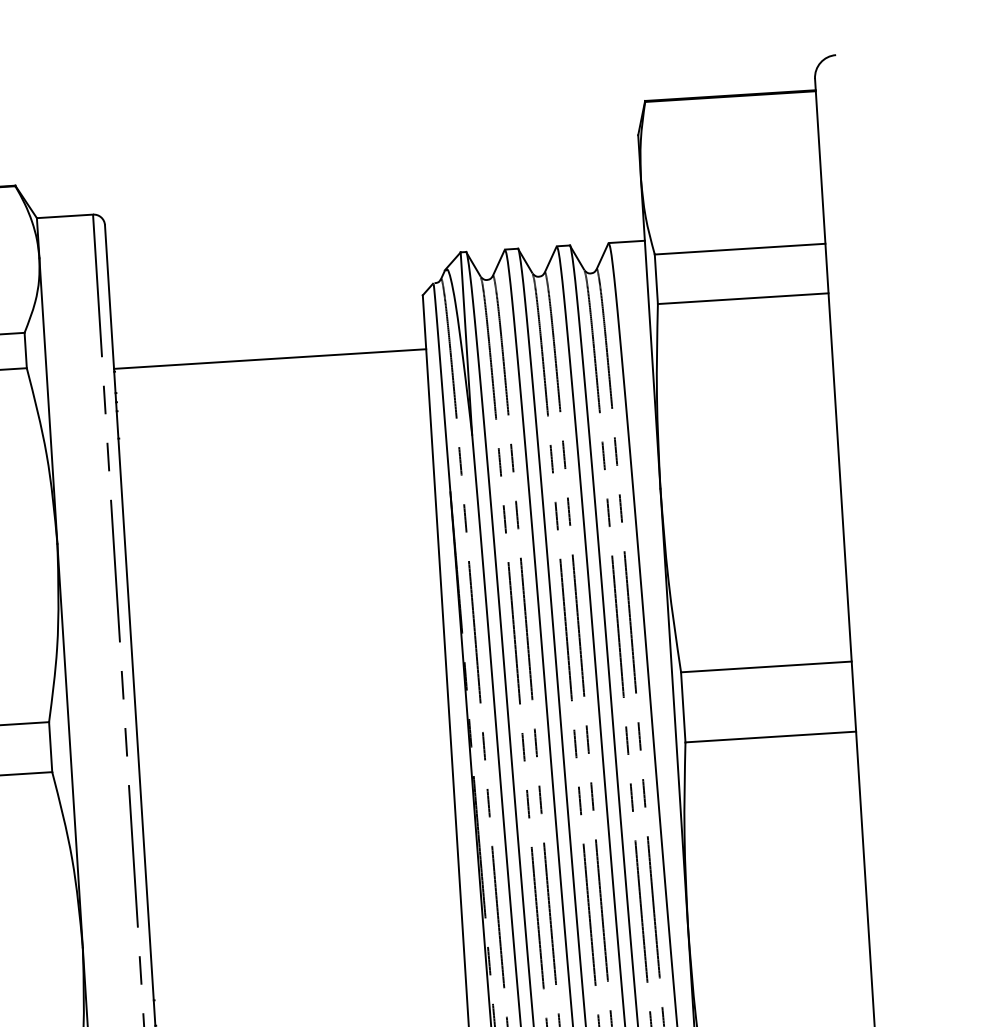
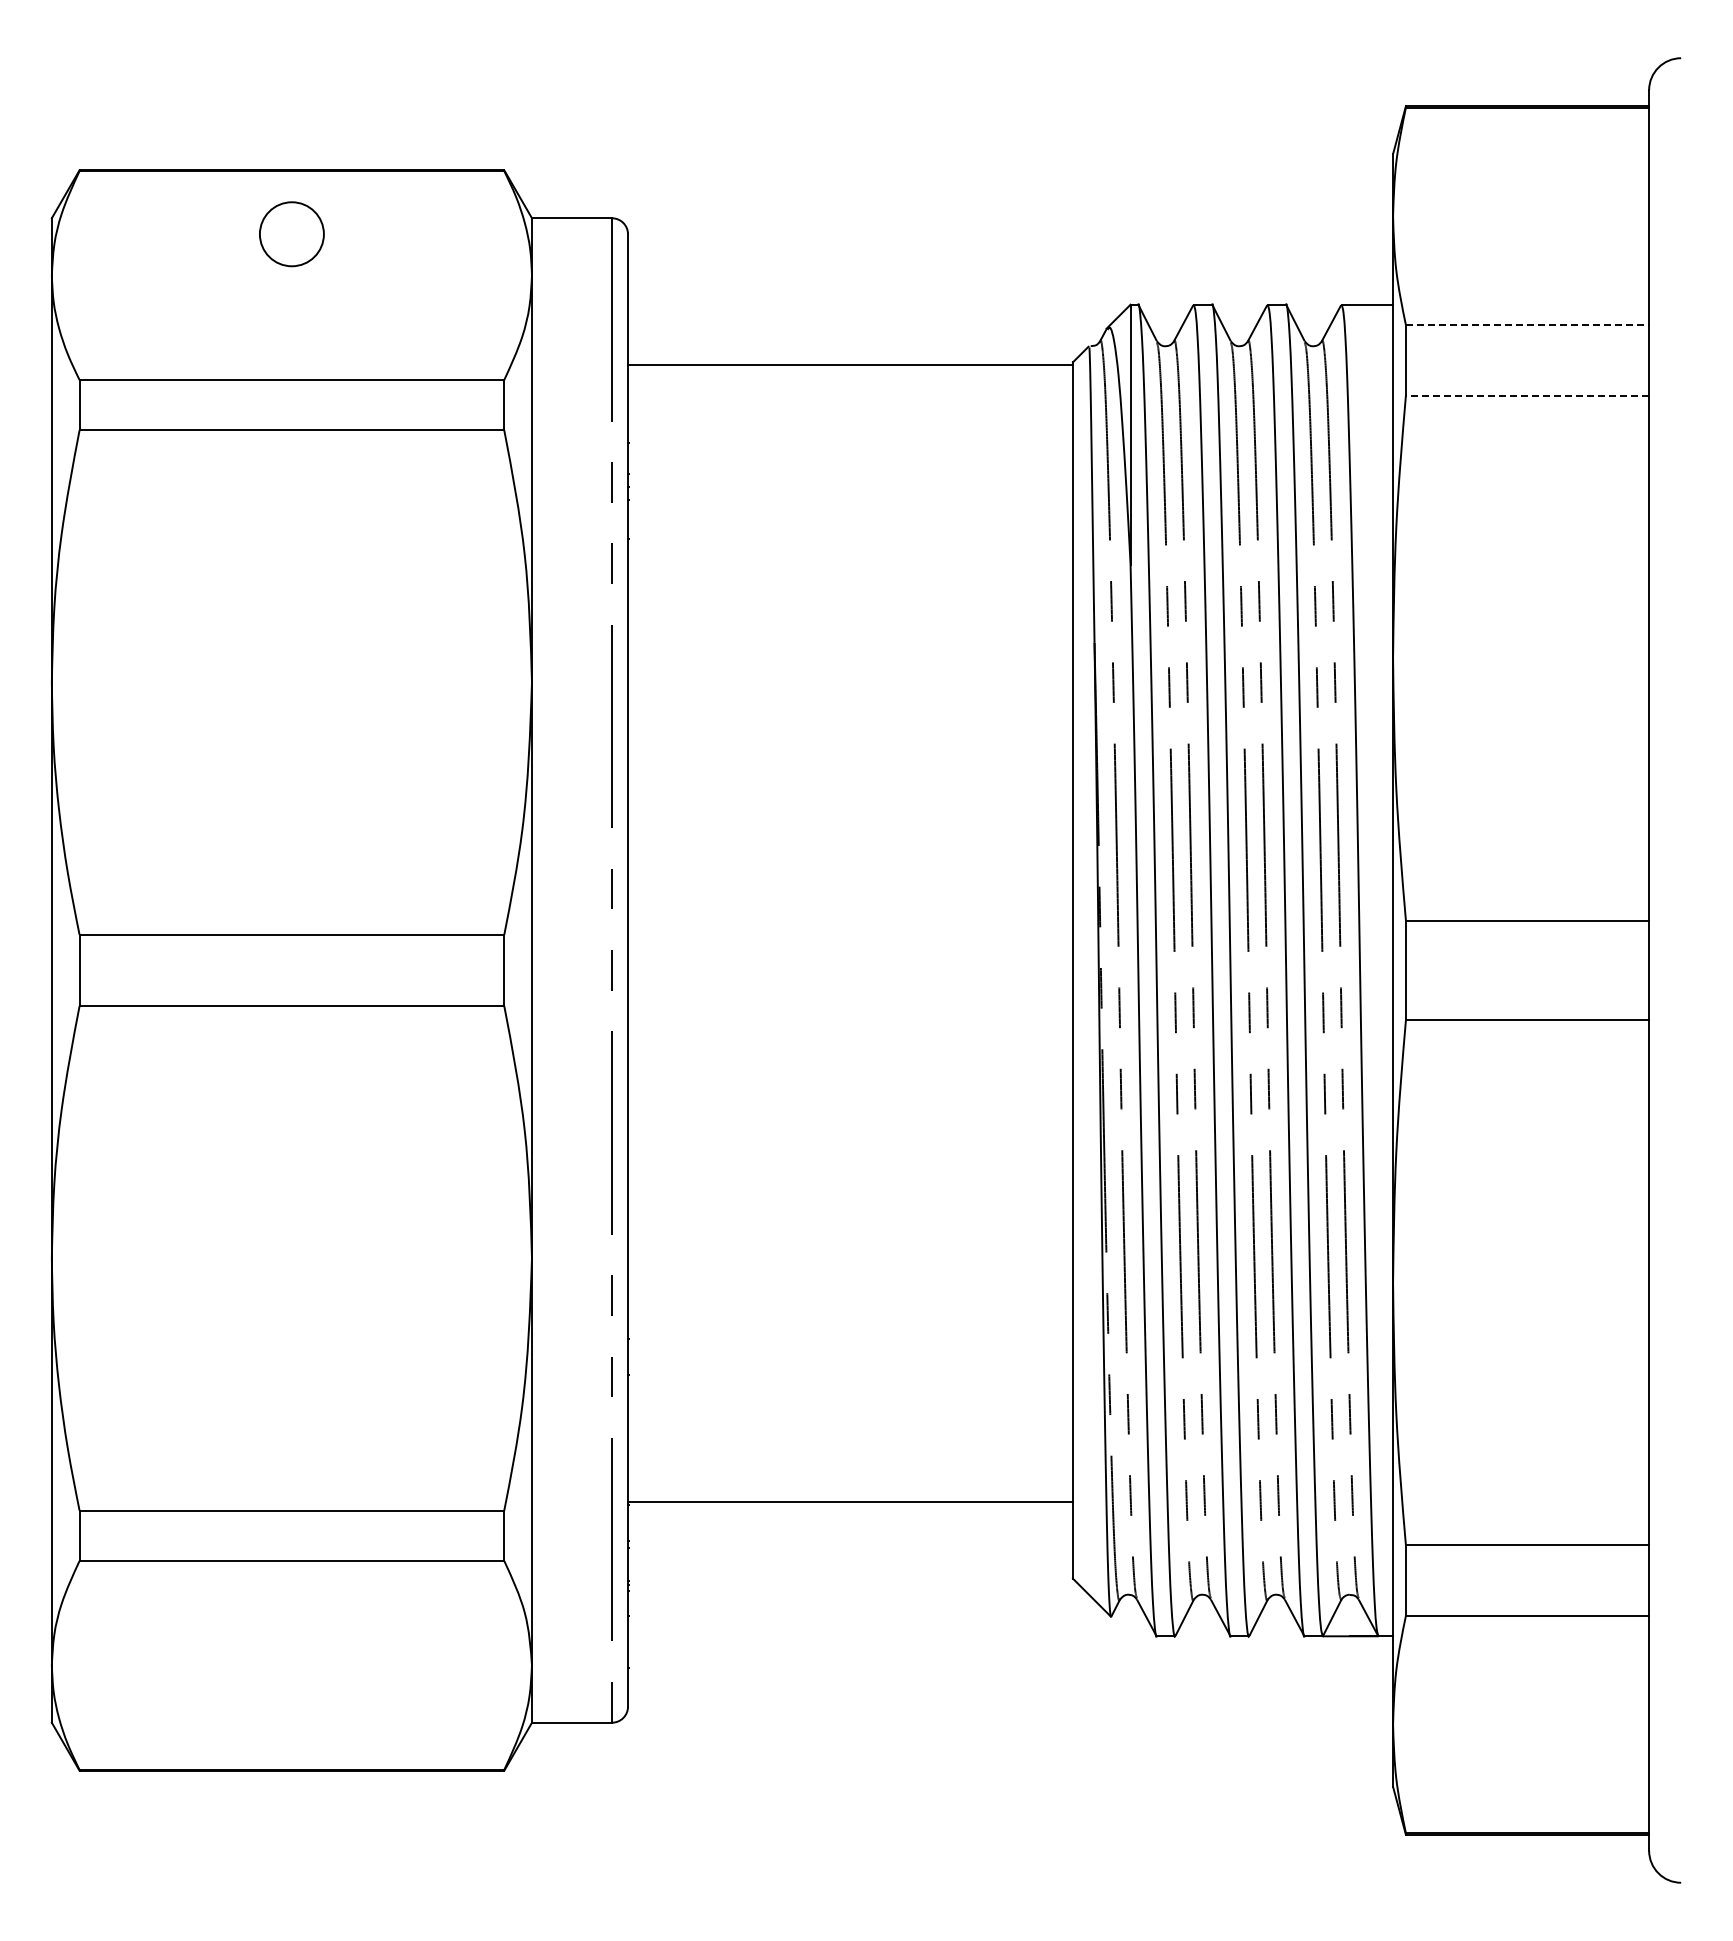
line: (740, 249) -> (1527, 325), solid -> dashed
line: (743, 298) -> (1527, 395), solid -> dashed
line: (270, 359) -> (850, 365), moved

